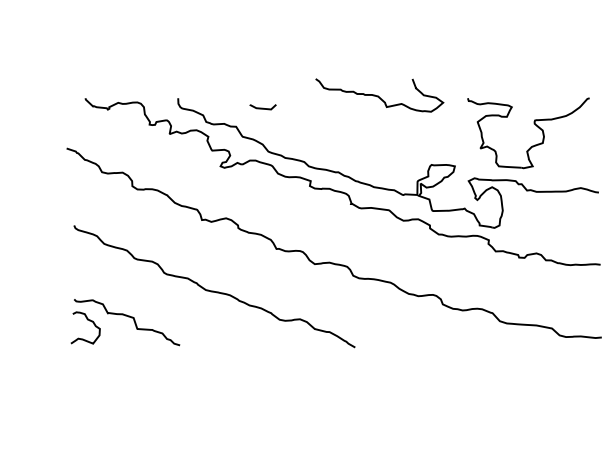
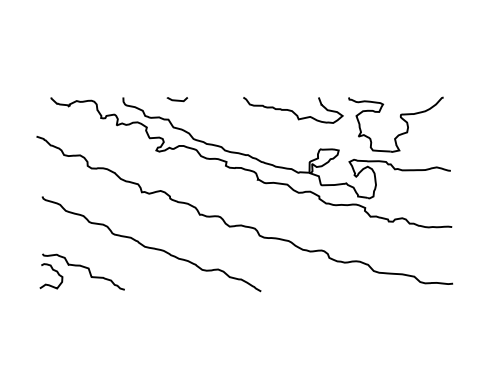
curve: (378, 95) -> (292, 110), moved
curve: (263, 107) -> (177, 99), moved

